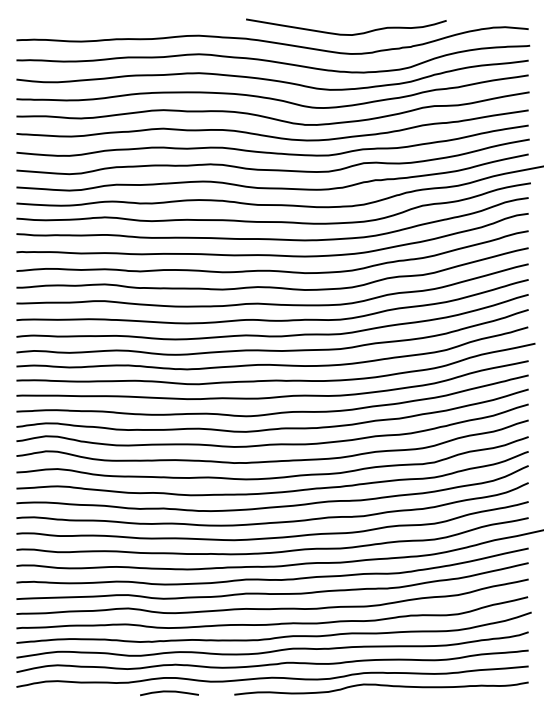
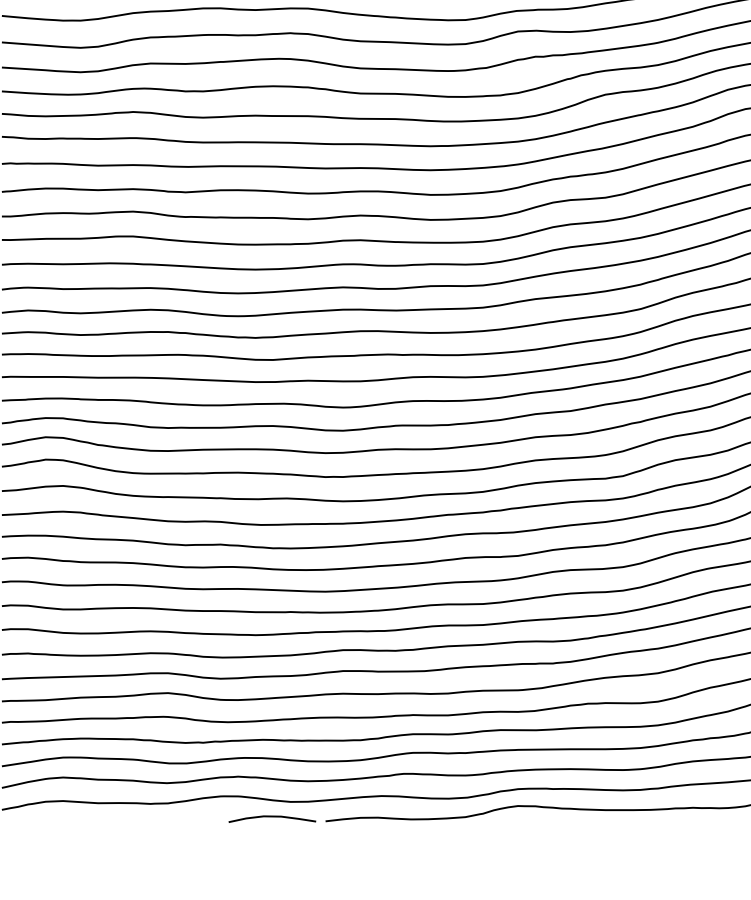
curve: (169, 692) -> (272, 817), moved

